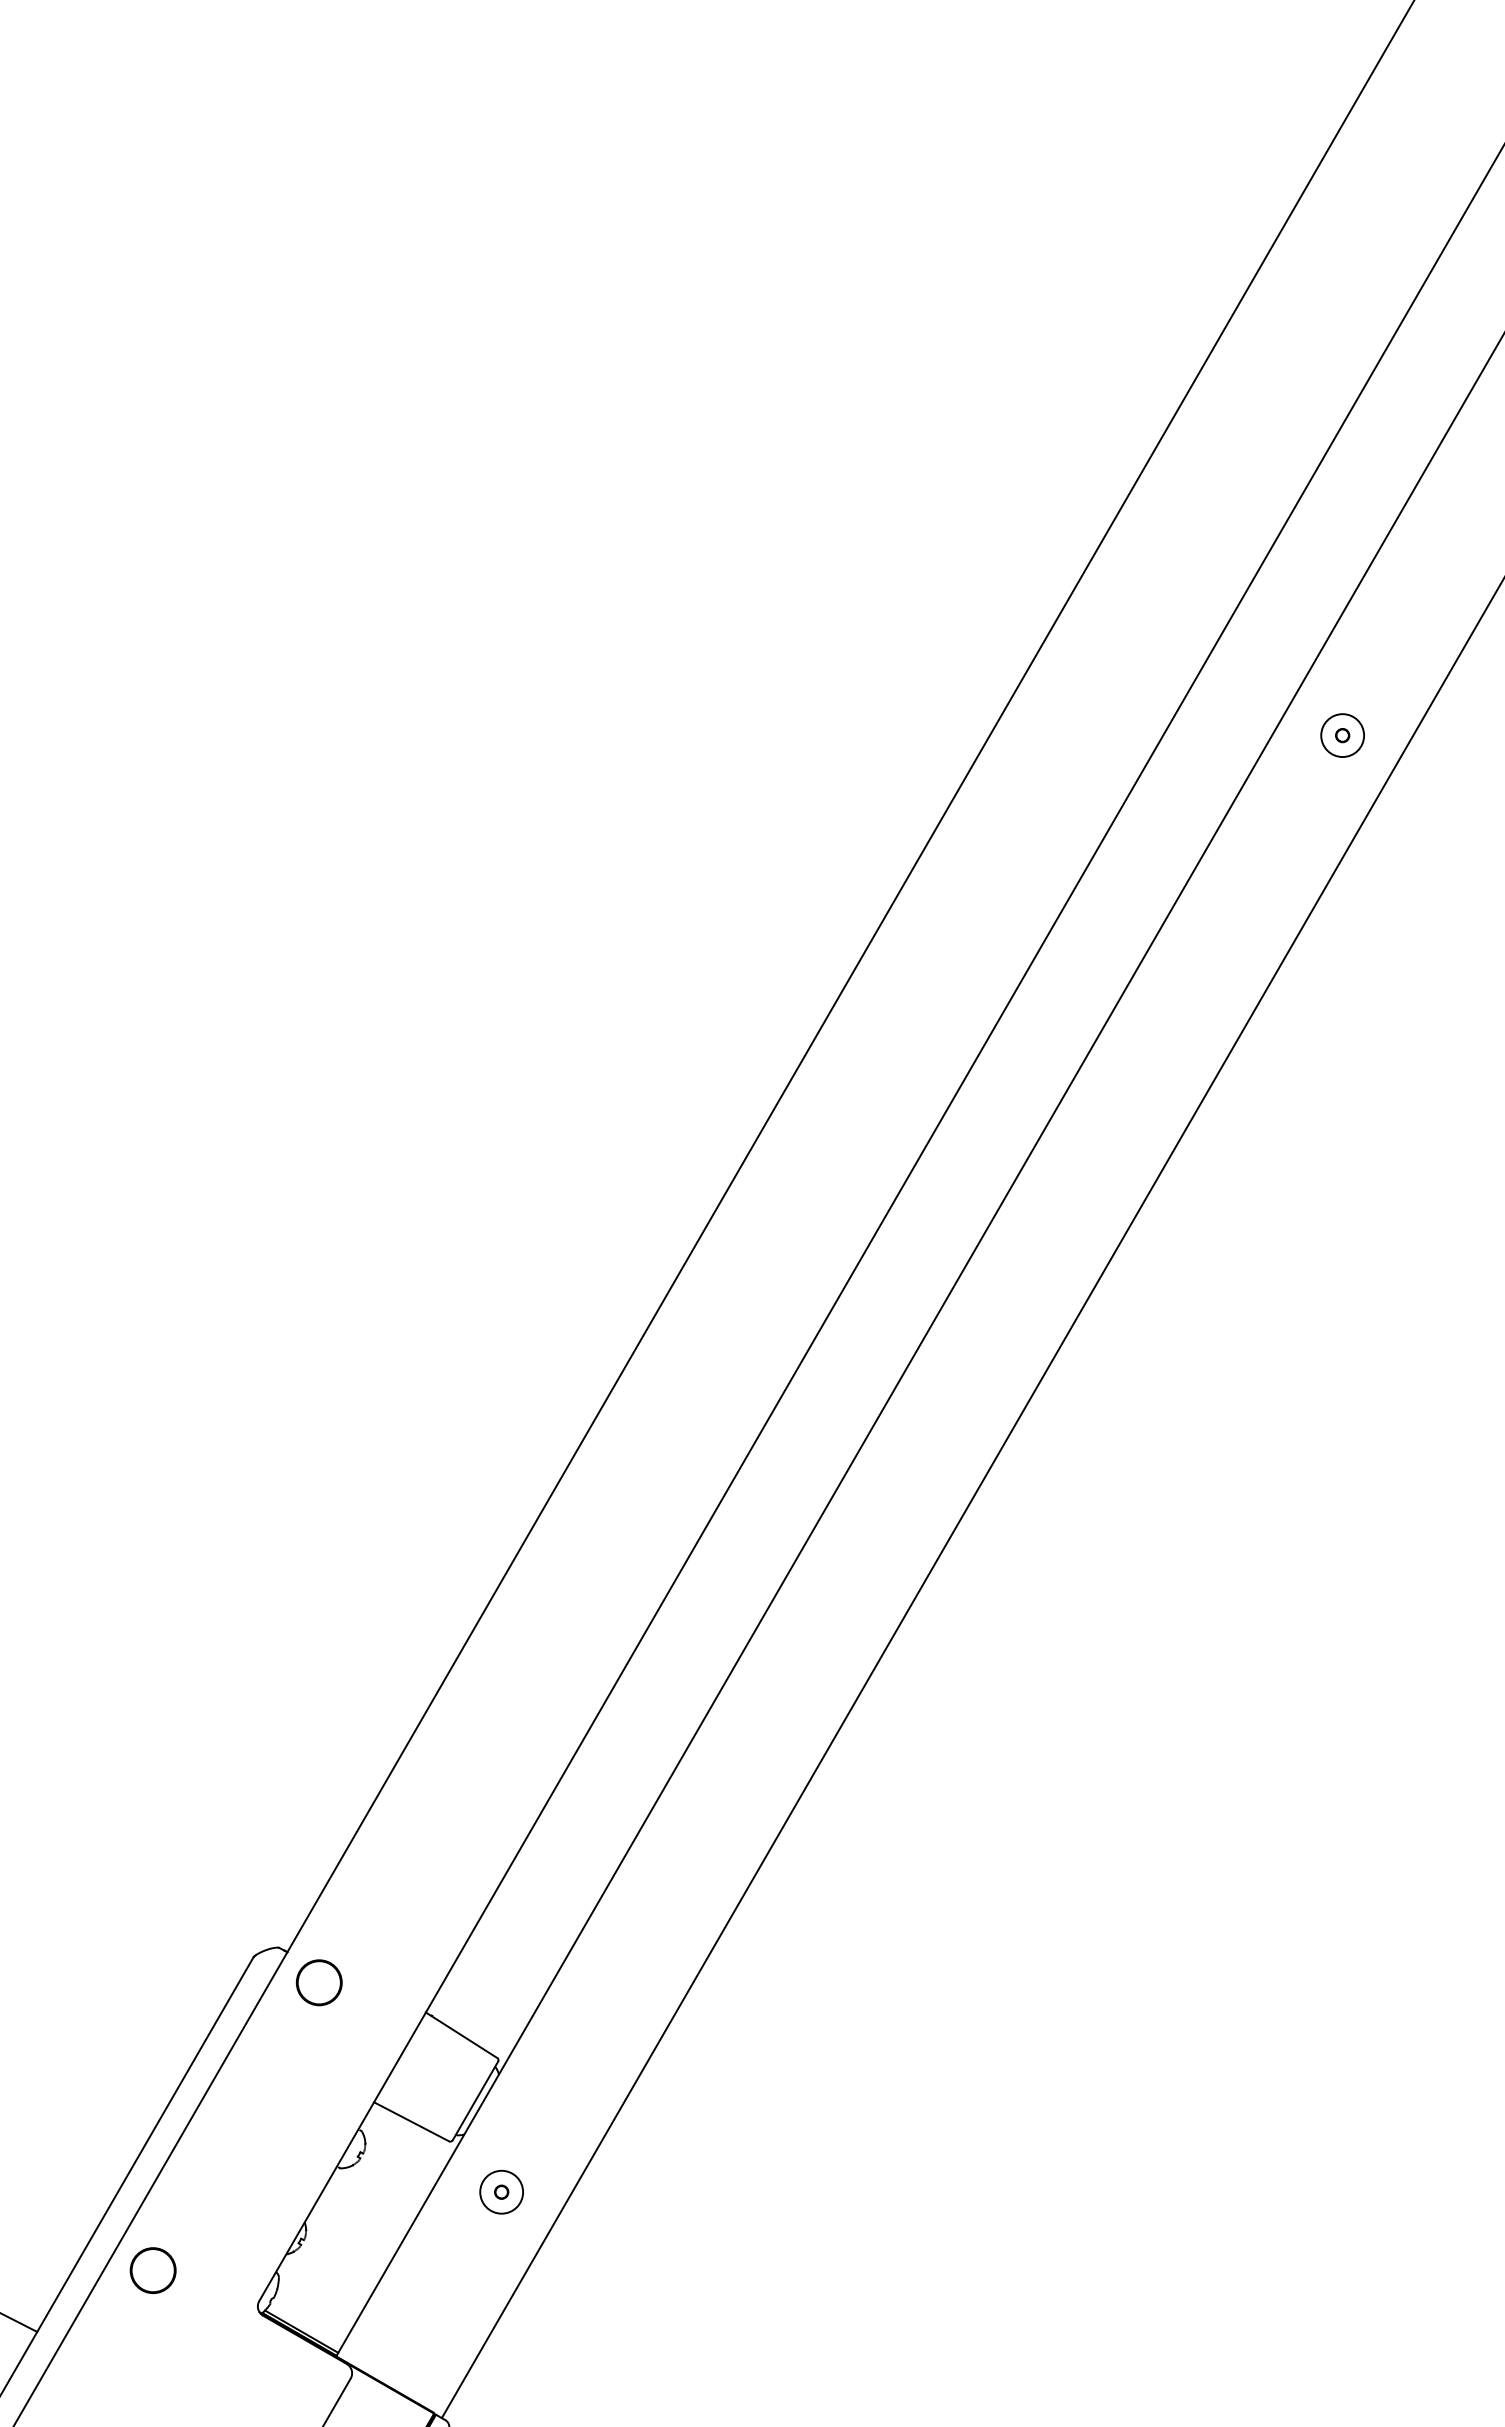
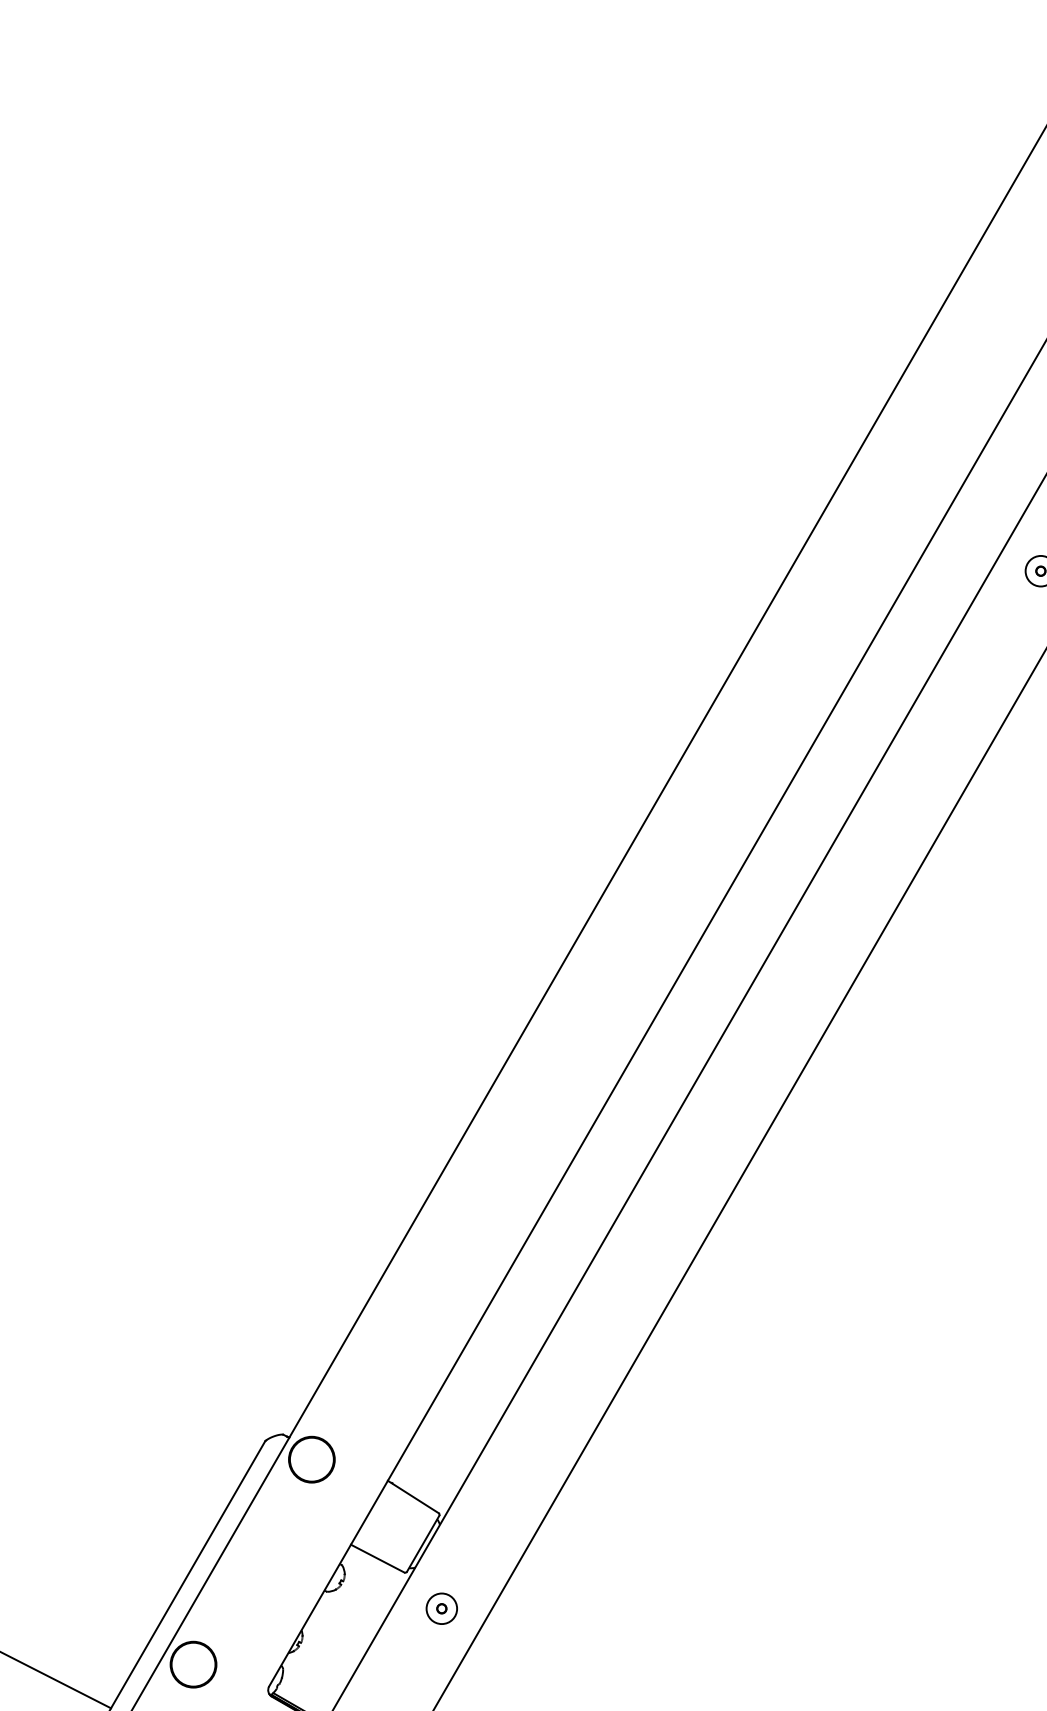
part: (319, 1982) -> (312, 1459), size x1.43
part: (153, 2270) -> (193, 1664), size x1.43

